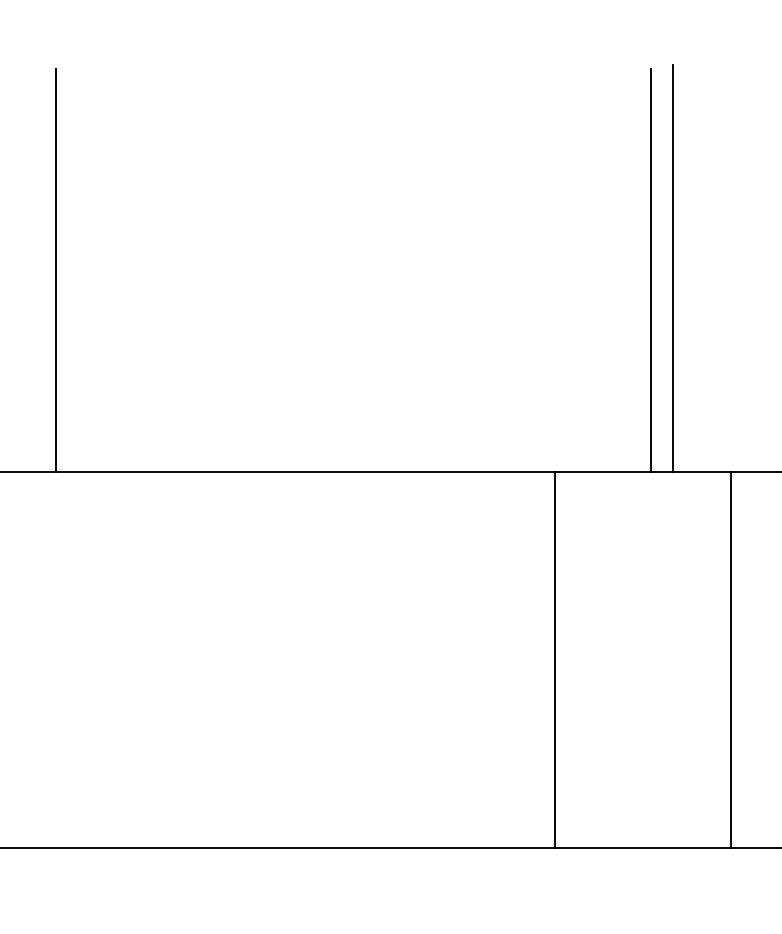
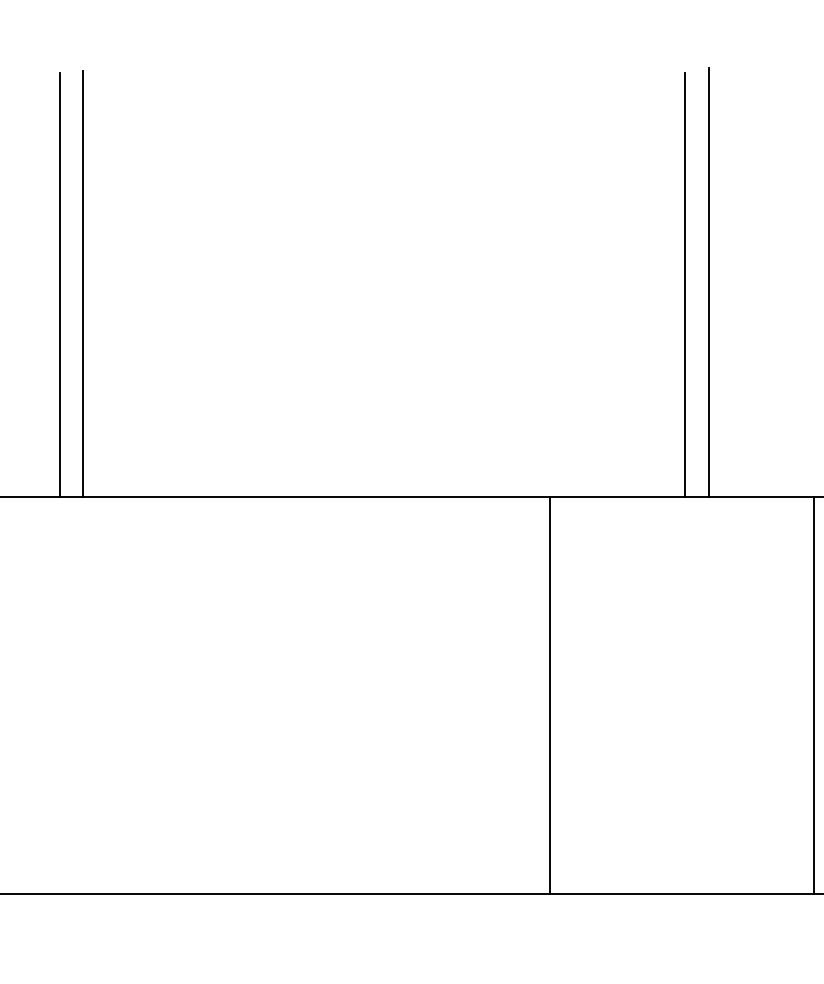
line: (79, 269) -> (83, 283), added
line: (555, 660) -> (550, 695), moved
line: (731, 660) -> (814, 695), moved

